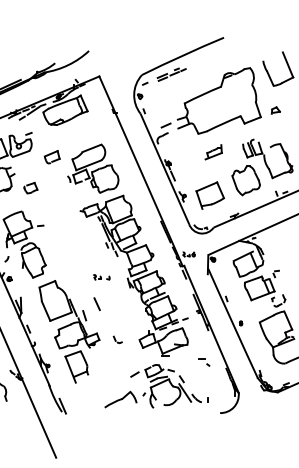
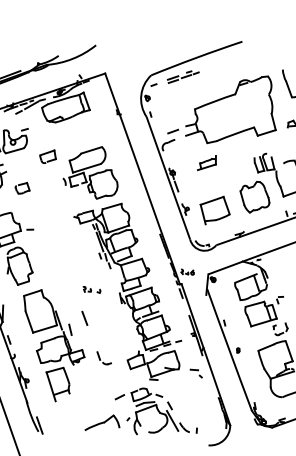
part: (213, 152) -> (206, 163), moved
part: (117, 339) -> (103, 358), size x1.67
part: (204, 362) -> (196, 373), moved

